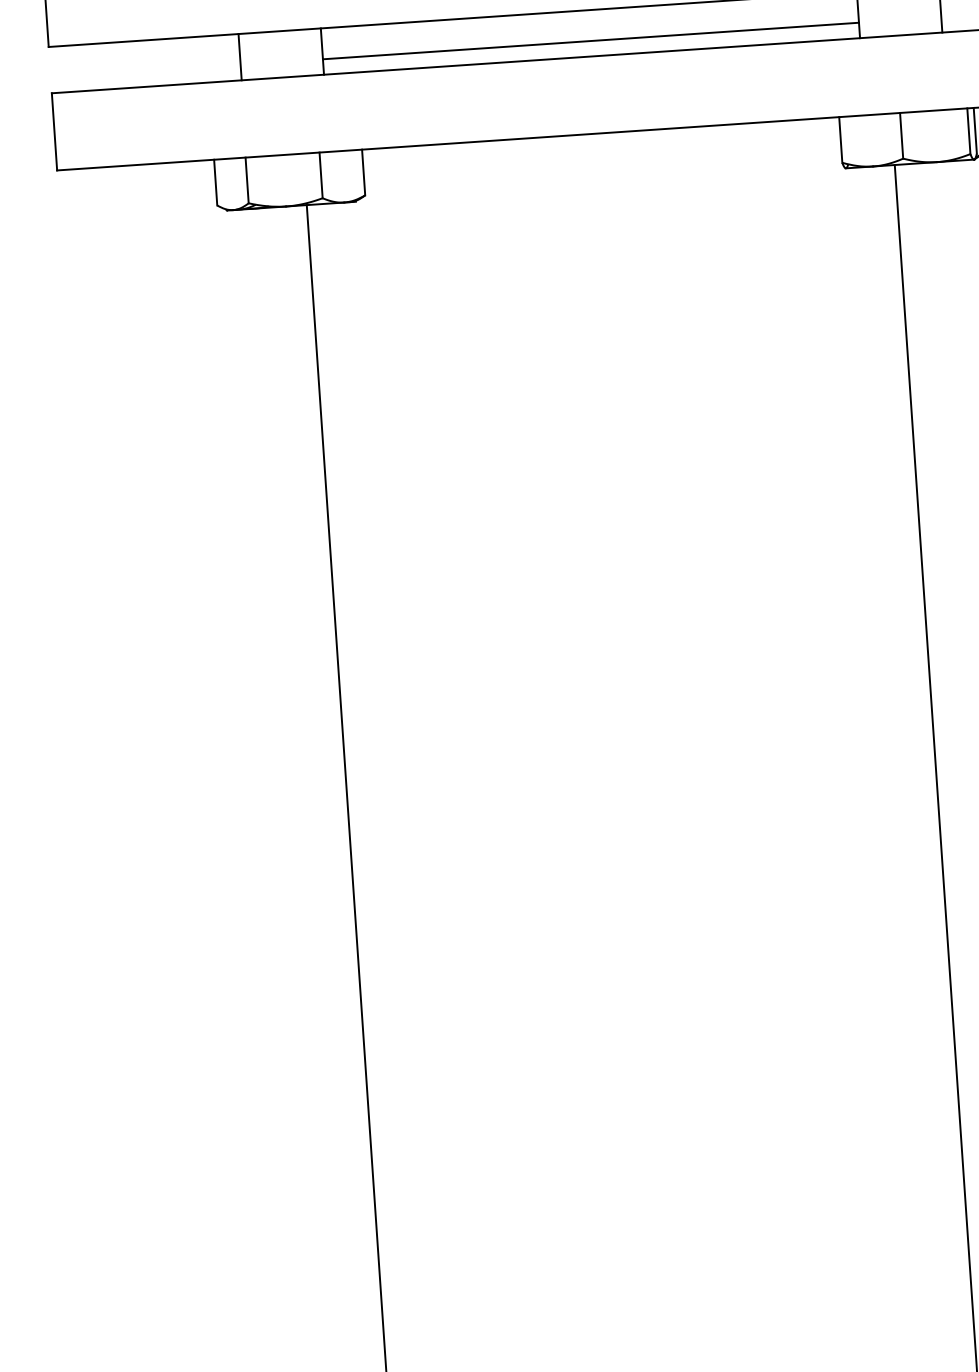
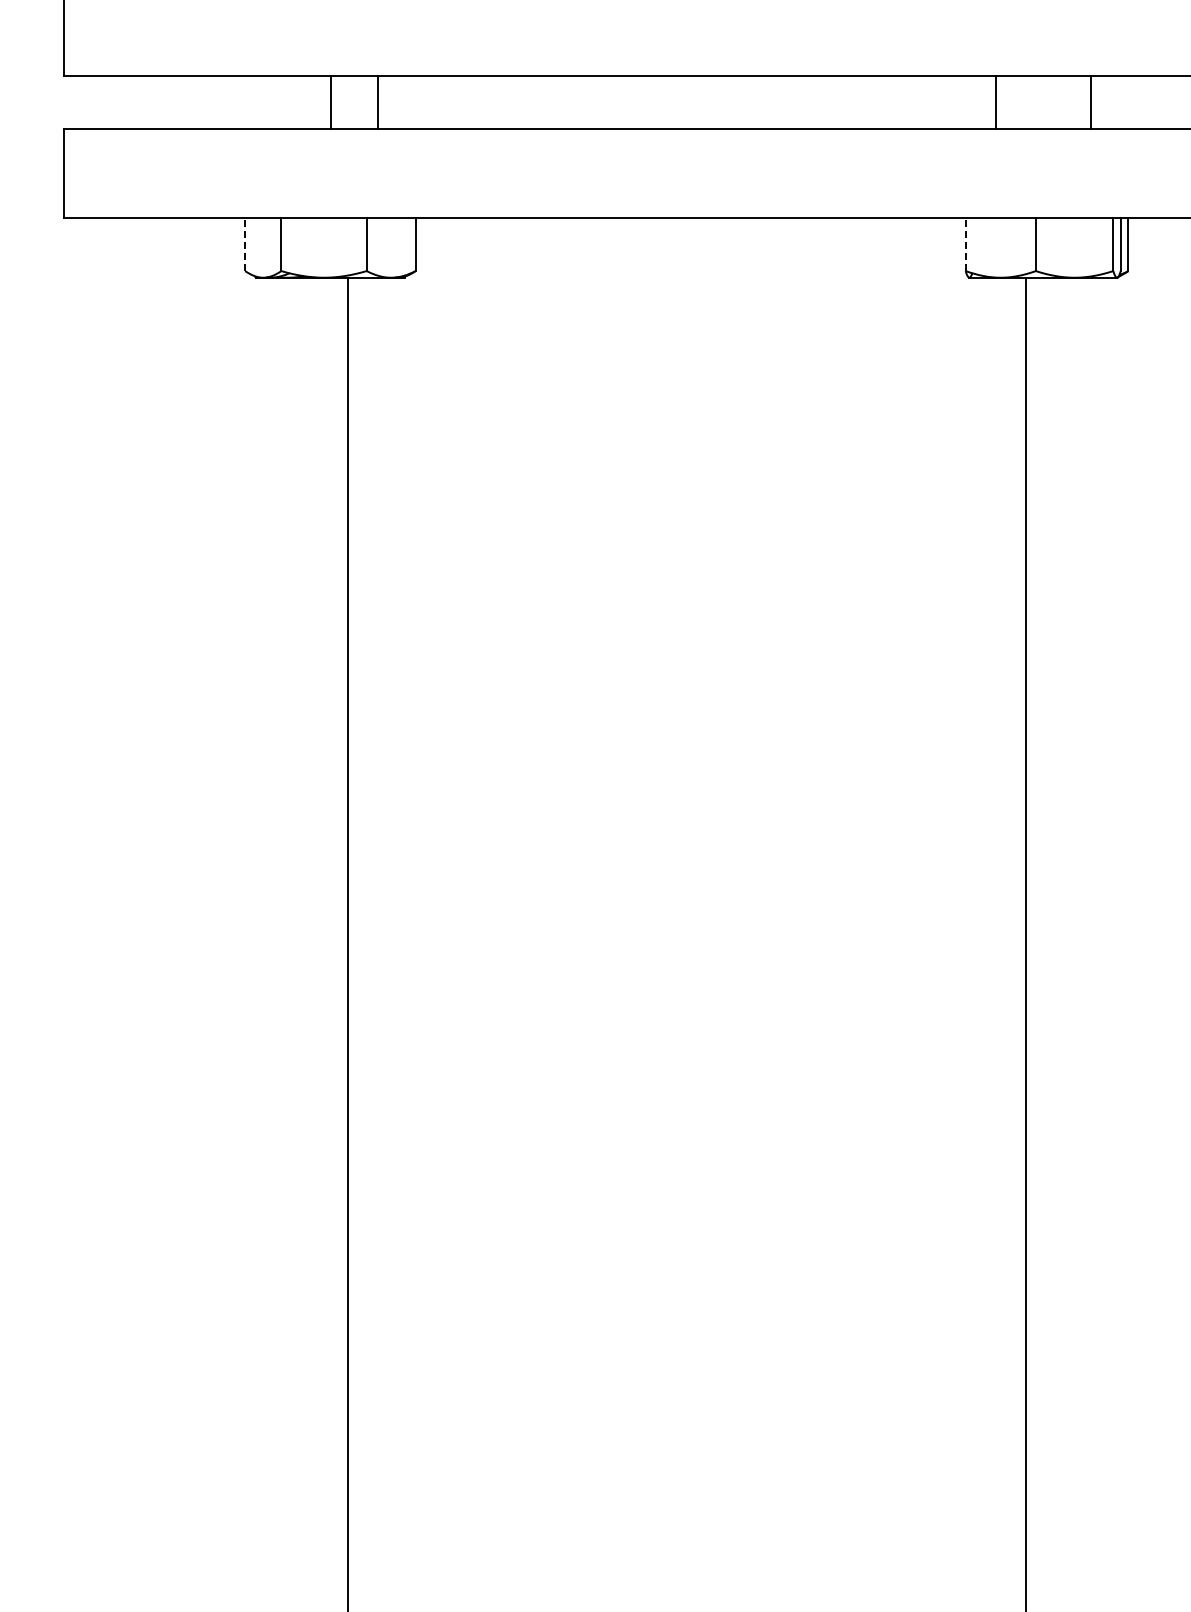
line: (590, 40) -> (686, 111), removed
line: (240, 56) -> (331, 102), moved
line: (840, 139) -> (965, 244), solid -> dashed
line: (215, 182) -> (245, 244), solid -> dashed

